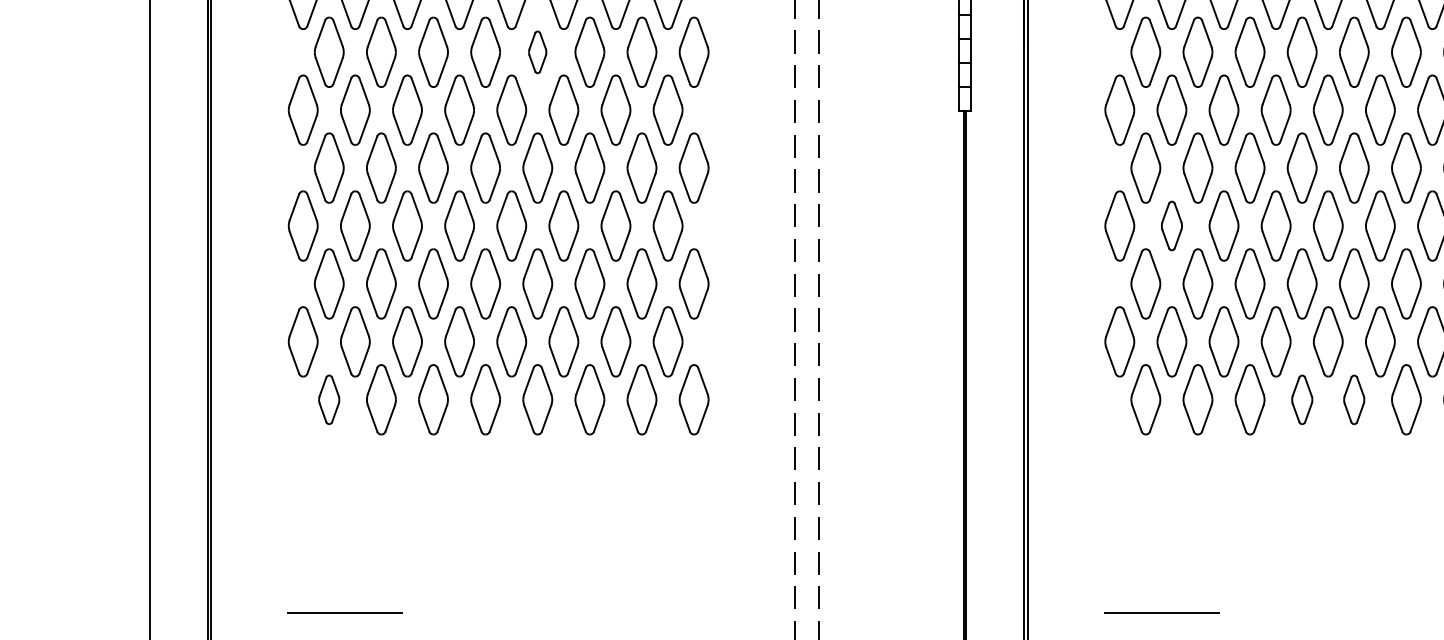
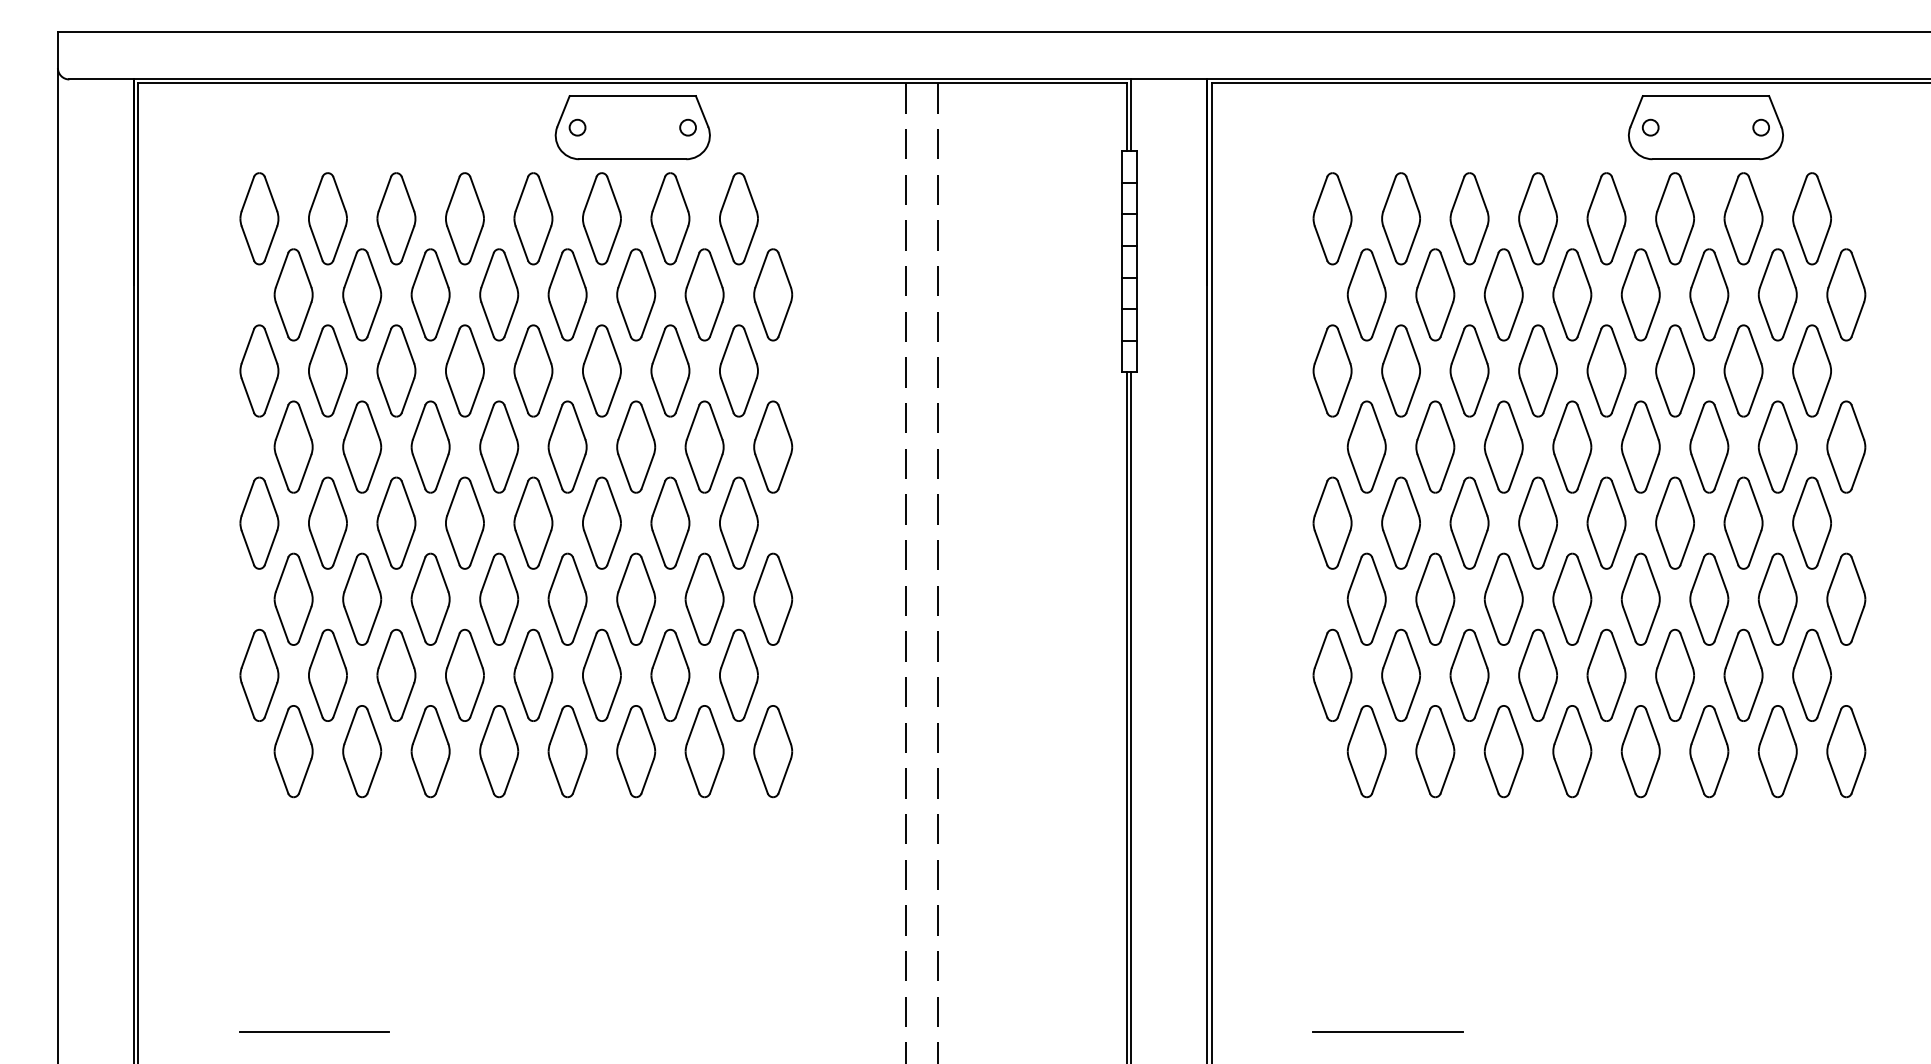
part: (537, 52) -> (567, 294), size x1.67
part: (1171, 225) -> (1400, 522), size x1.43
part: (329, 399) -> (293, 751), size x1.43
part: (1302, 399) -> (1572, 751), size x1.43
part: (1354, 399) -> (1640, 751), size x1.43

